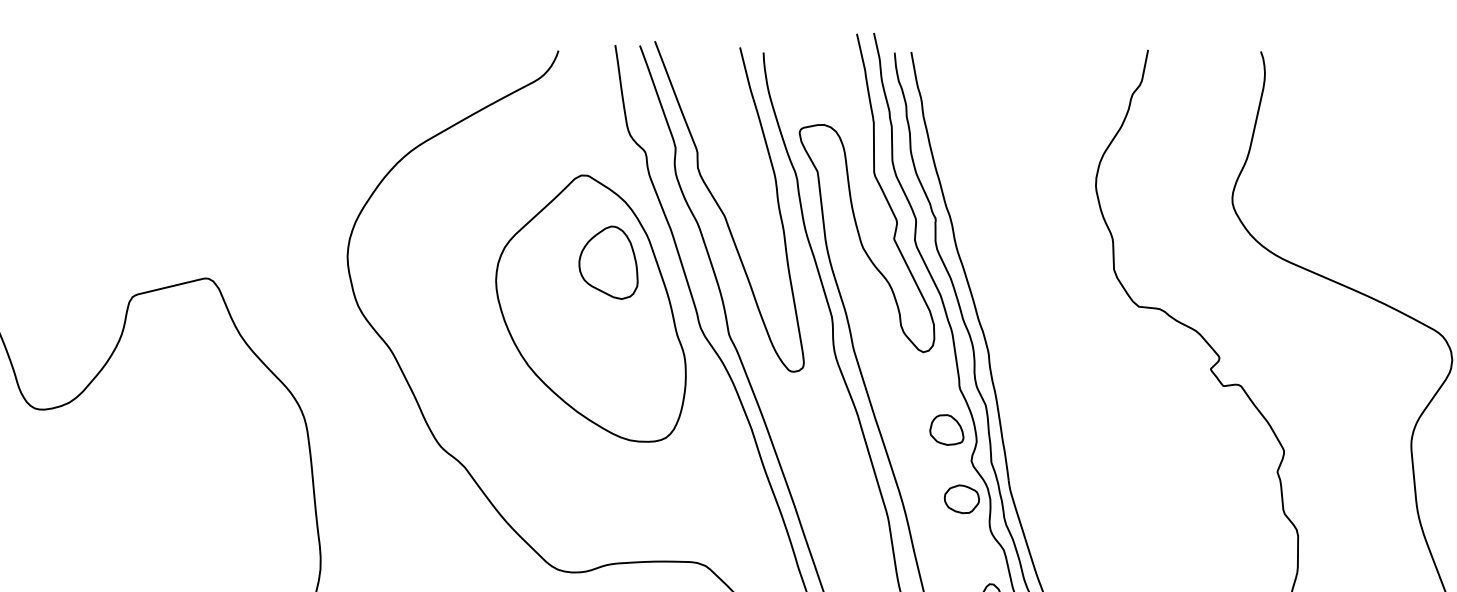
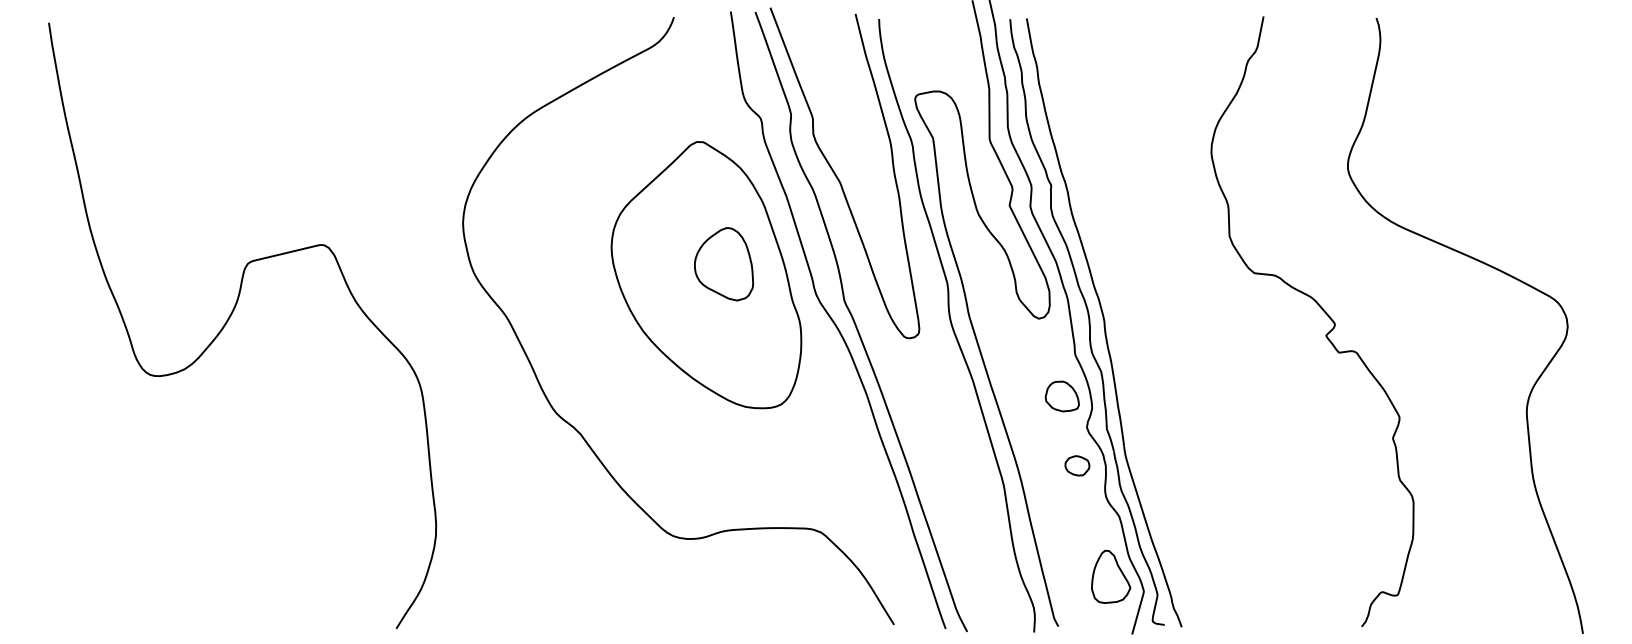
part: (609, 263) -> (724, 264), moved
part: (962, 499) -> (1077, 465), size x0.7

